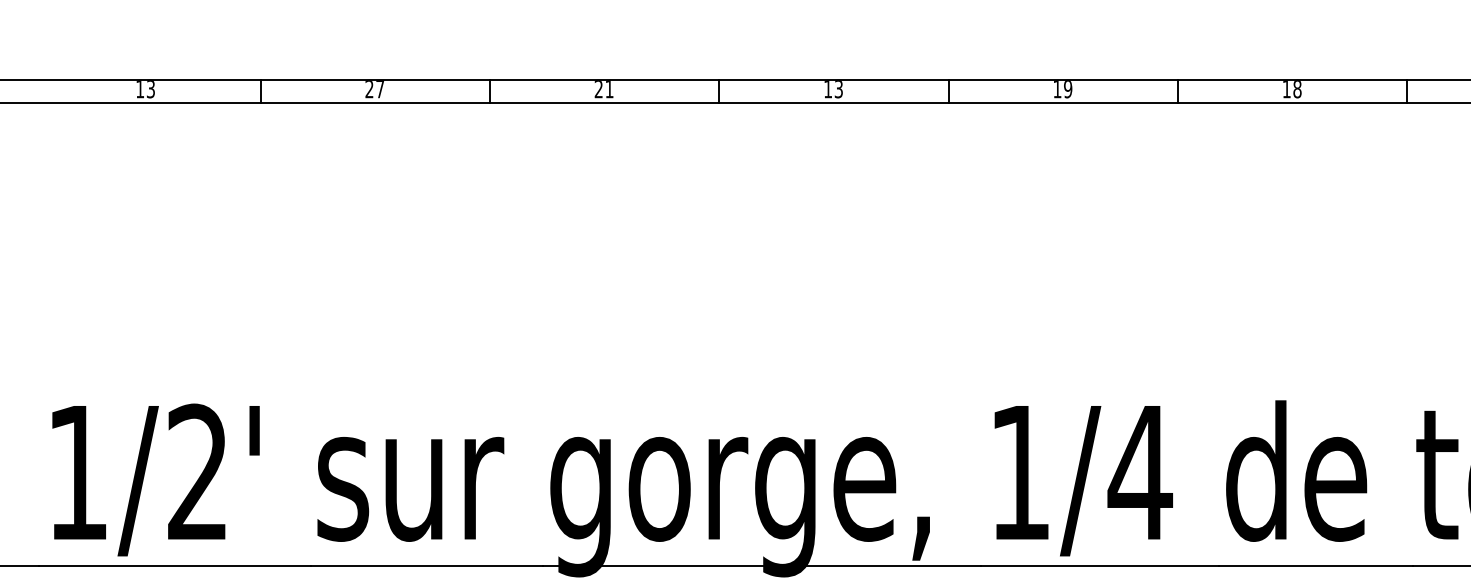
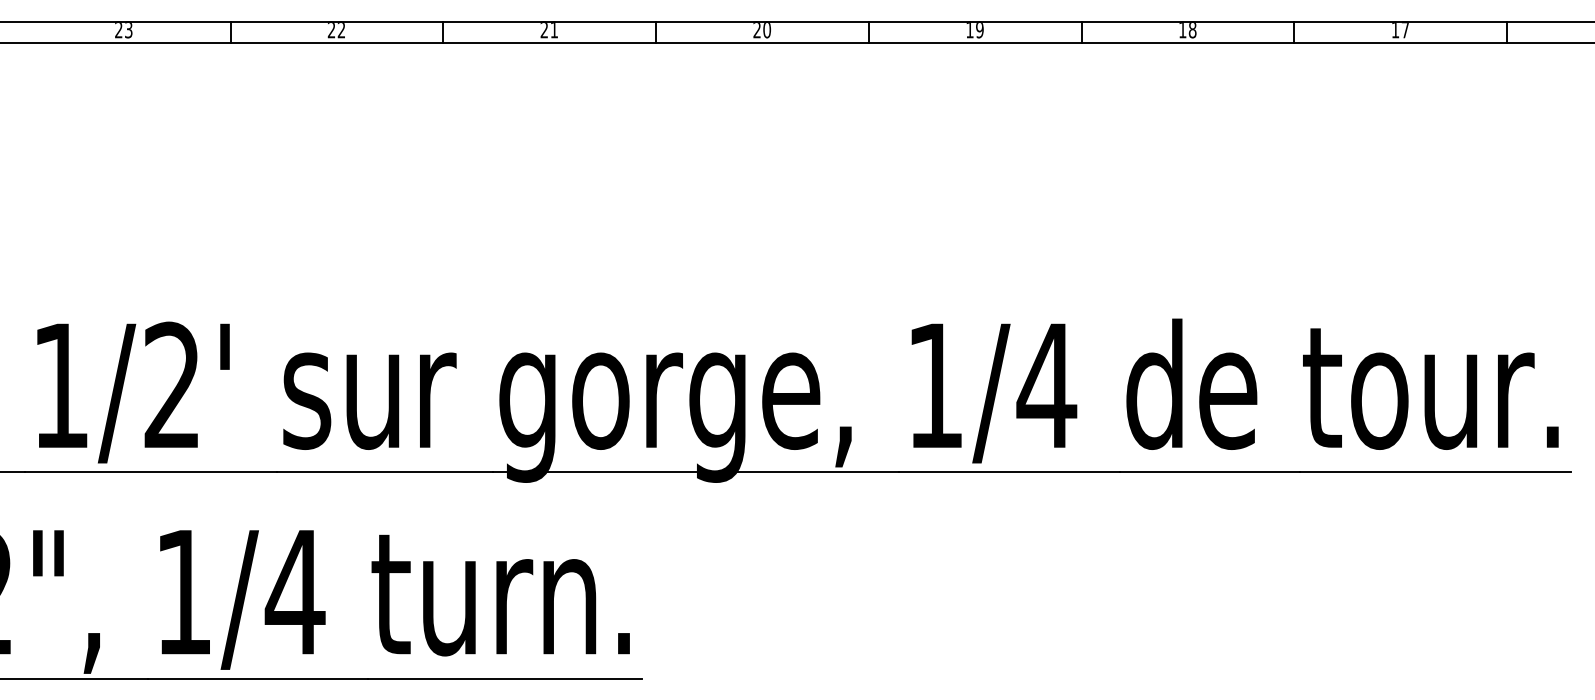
text: (139, 89) -> (118, 30), 13 -> 23
text: (379, 89) -> (340, 30), 27 -> 22
text: (833, 89) -> (762, 30), 13 -> 20

